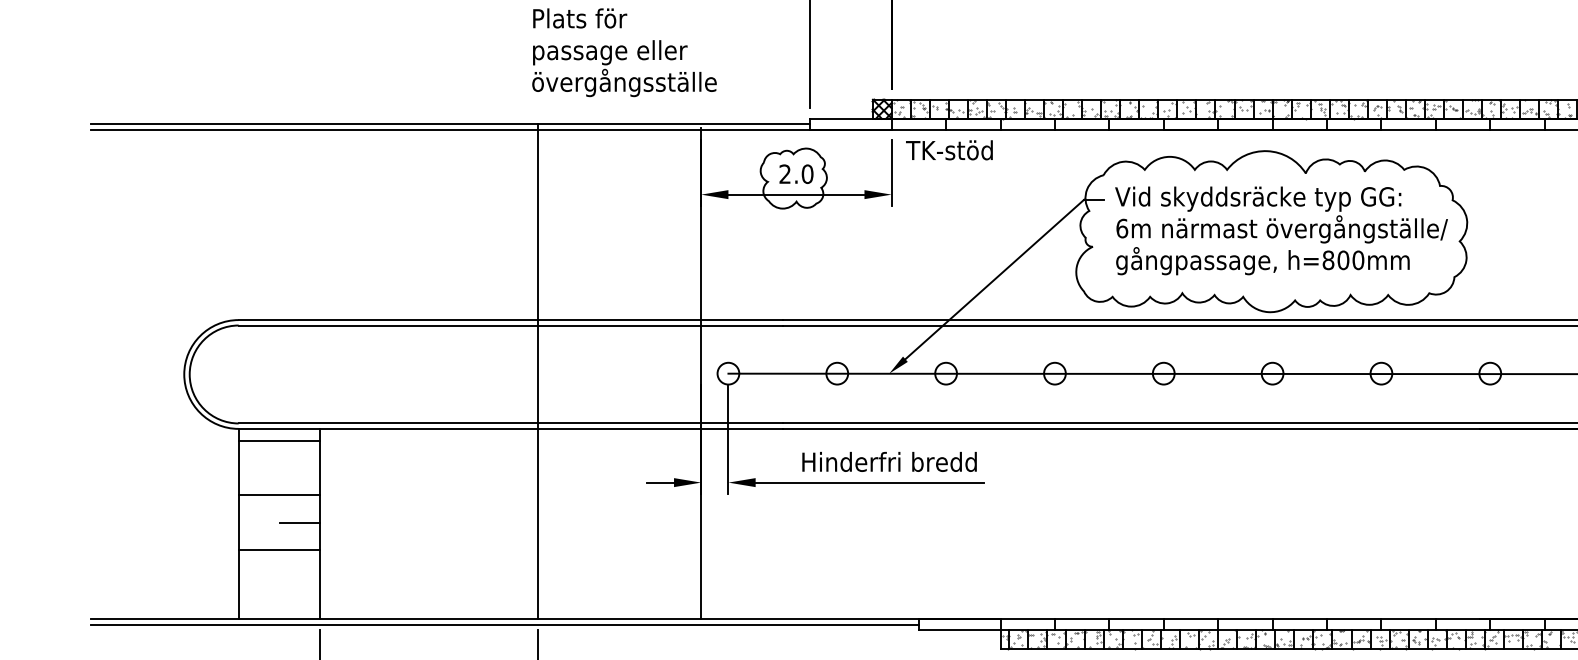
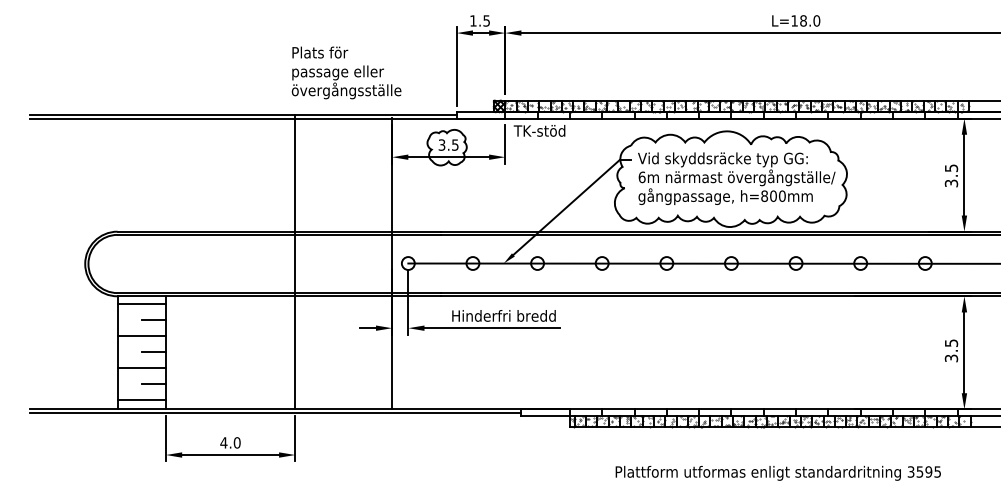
text: (796, 173) -> (448, 144), 2.0 -> 3.5
line: (299, 467) -> (153, 319), added
line: (299, 577) -> (153, 384), added
line: (279, 604) -> (141, 400), added

